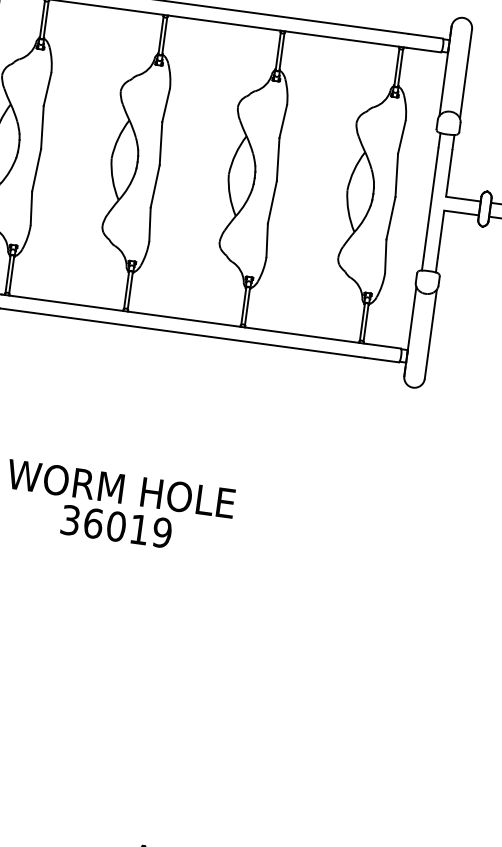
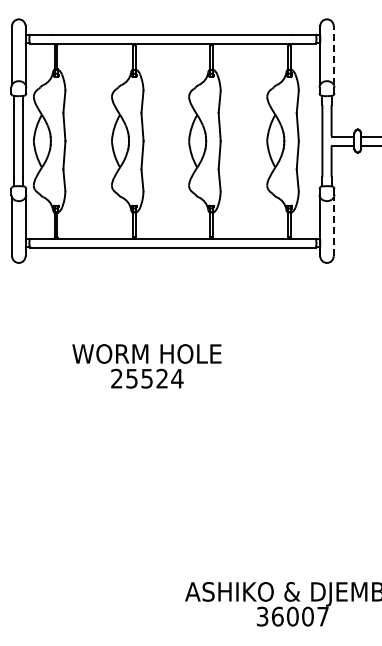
line: (465, 72) -> (333, 54), solid -> dashed
line: (430, 333) -> (333, 226), solid -> dashed
text: (116, 526) -> (147, 378), 36019 -> 25524

